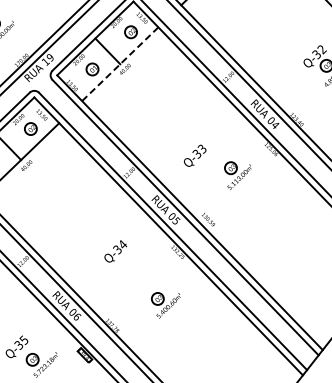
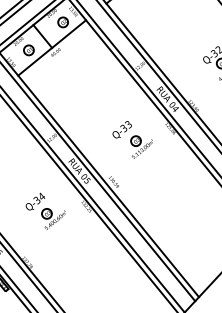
line: (119, 64) -> (51, 48), dashed -> solid
text: (194, 155) -> (121, 129), moved
part: (165, 305) -> (52, 219), moved

